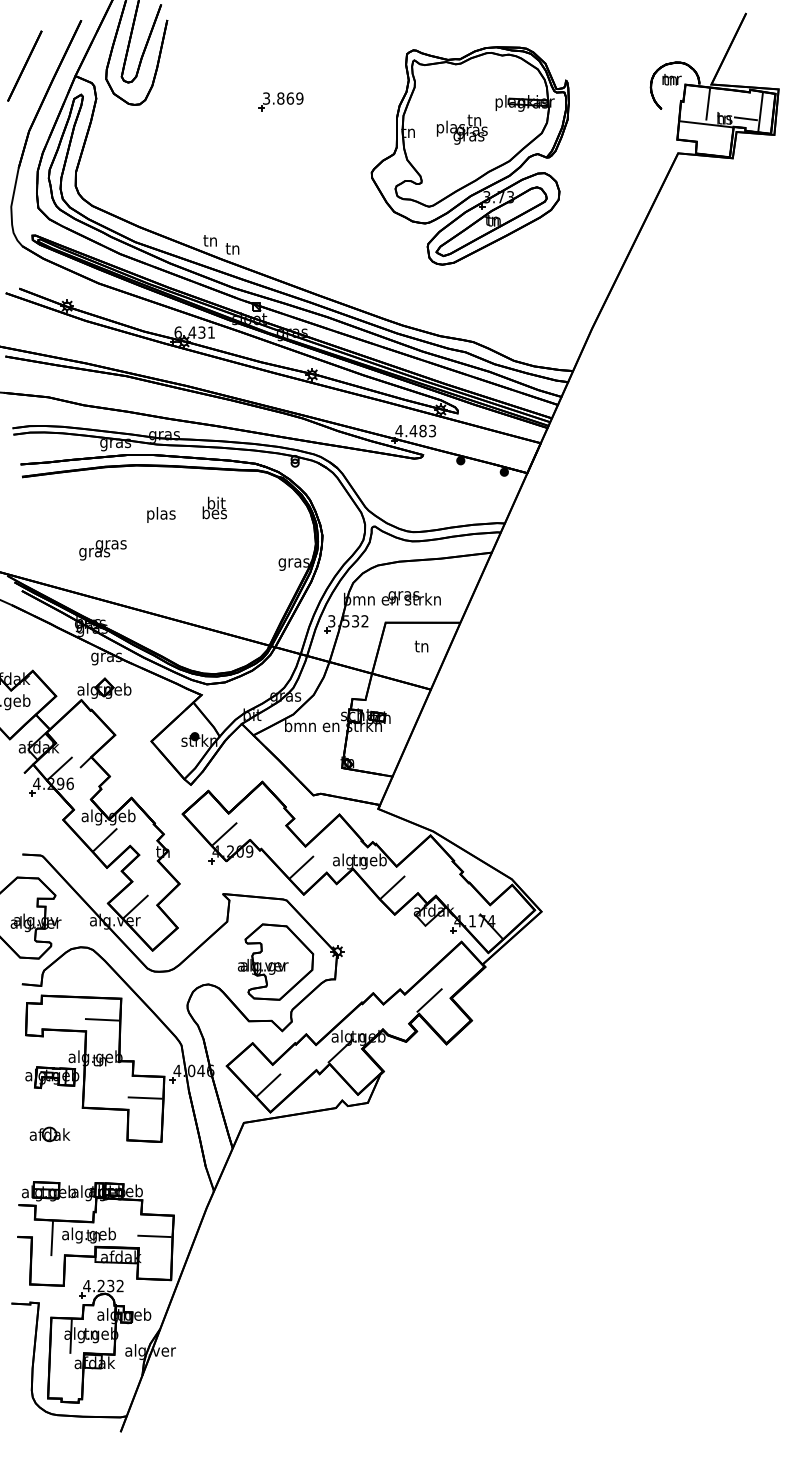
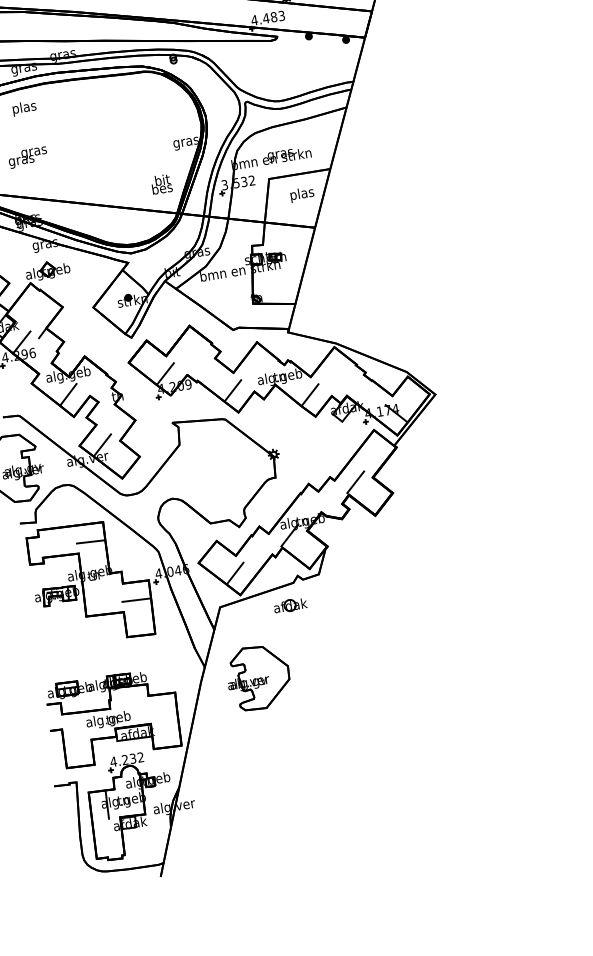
text: (214, 507) -> (161, 183), moved
text: (161, 514) -> (24, 107), moved
text: (422, 647) -> (302, 194), tn -> plas
part: (276, 961) -> (258, 677), moved
part: (49, 1134) -> (290, 605), moved
line: (154, 1236) -> (162, 712), removed
line: (51, 1238) -> (78, 727), removed

